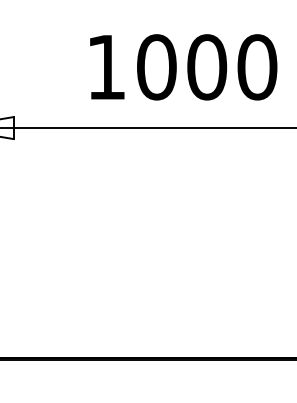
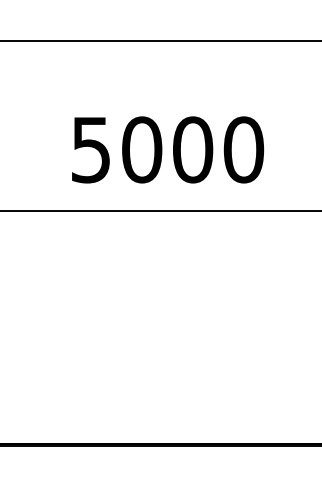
text: (105, 67) -> (90, 150), 1000 -> 5000

